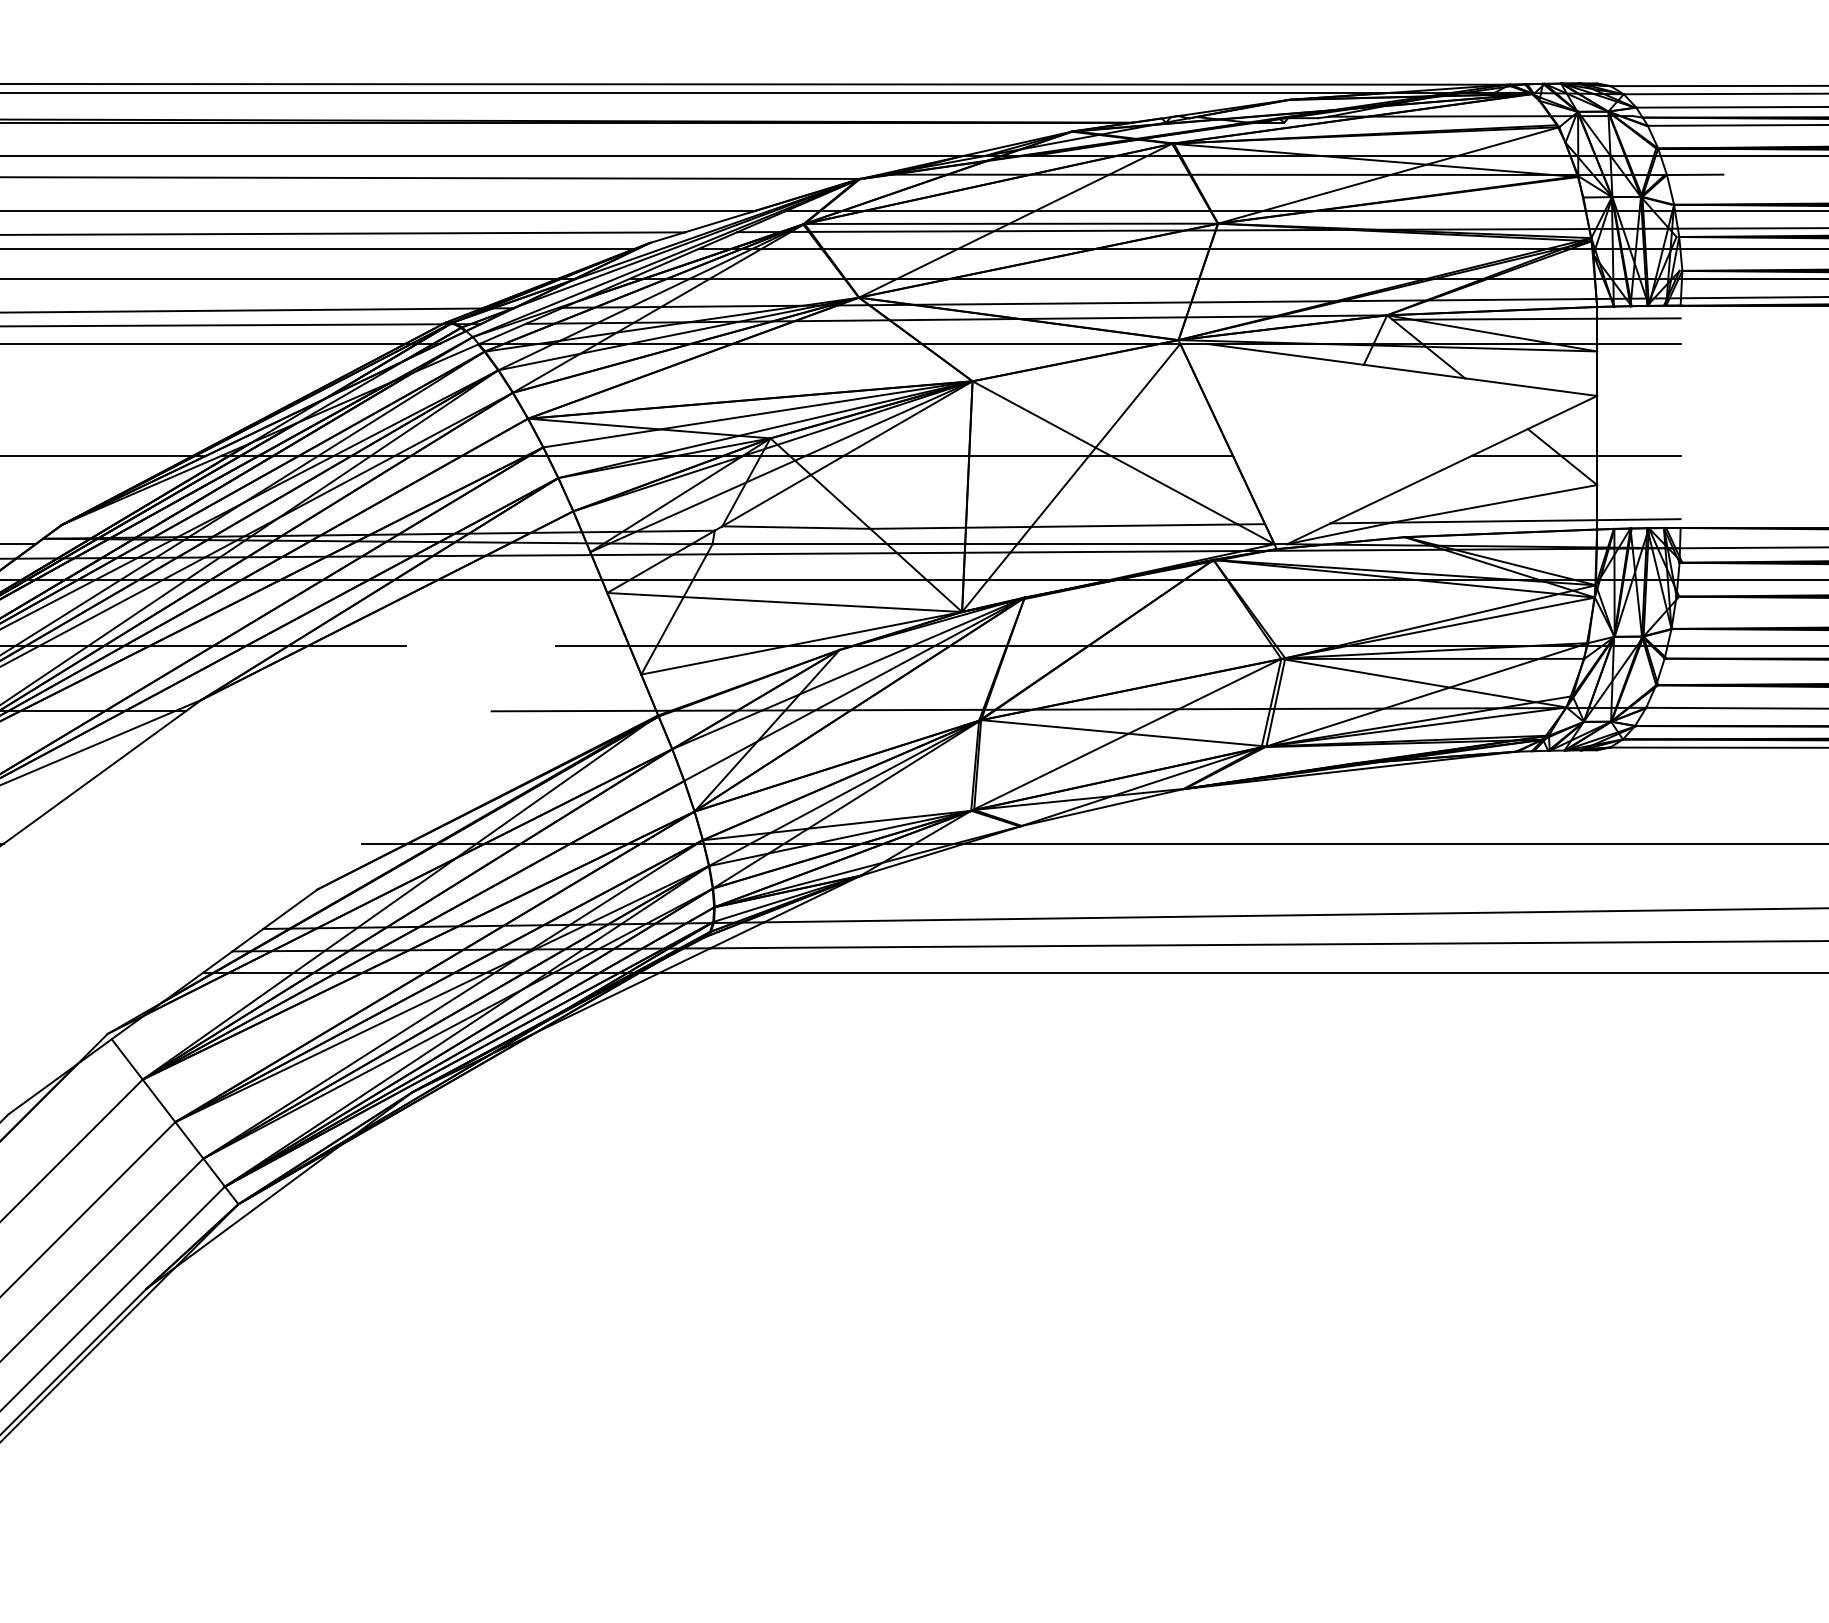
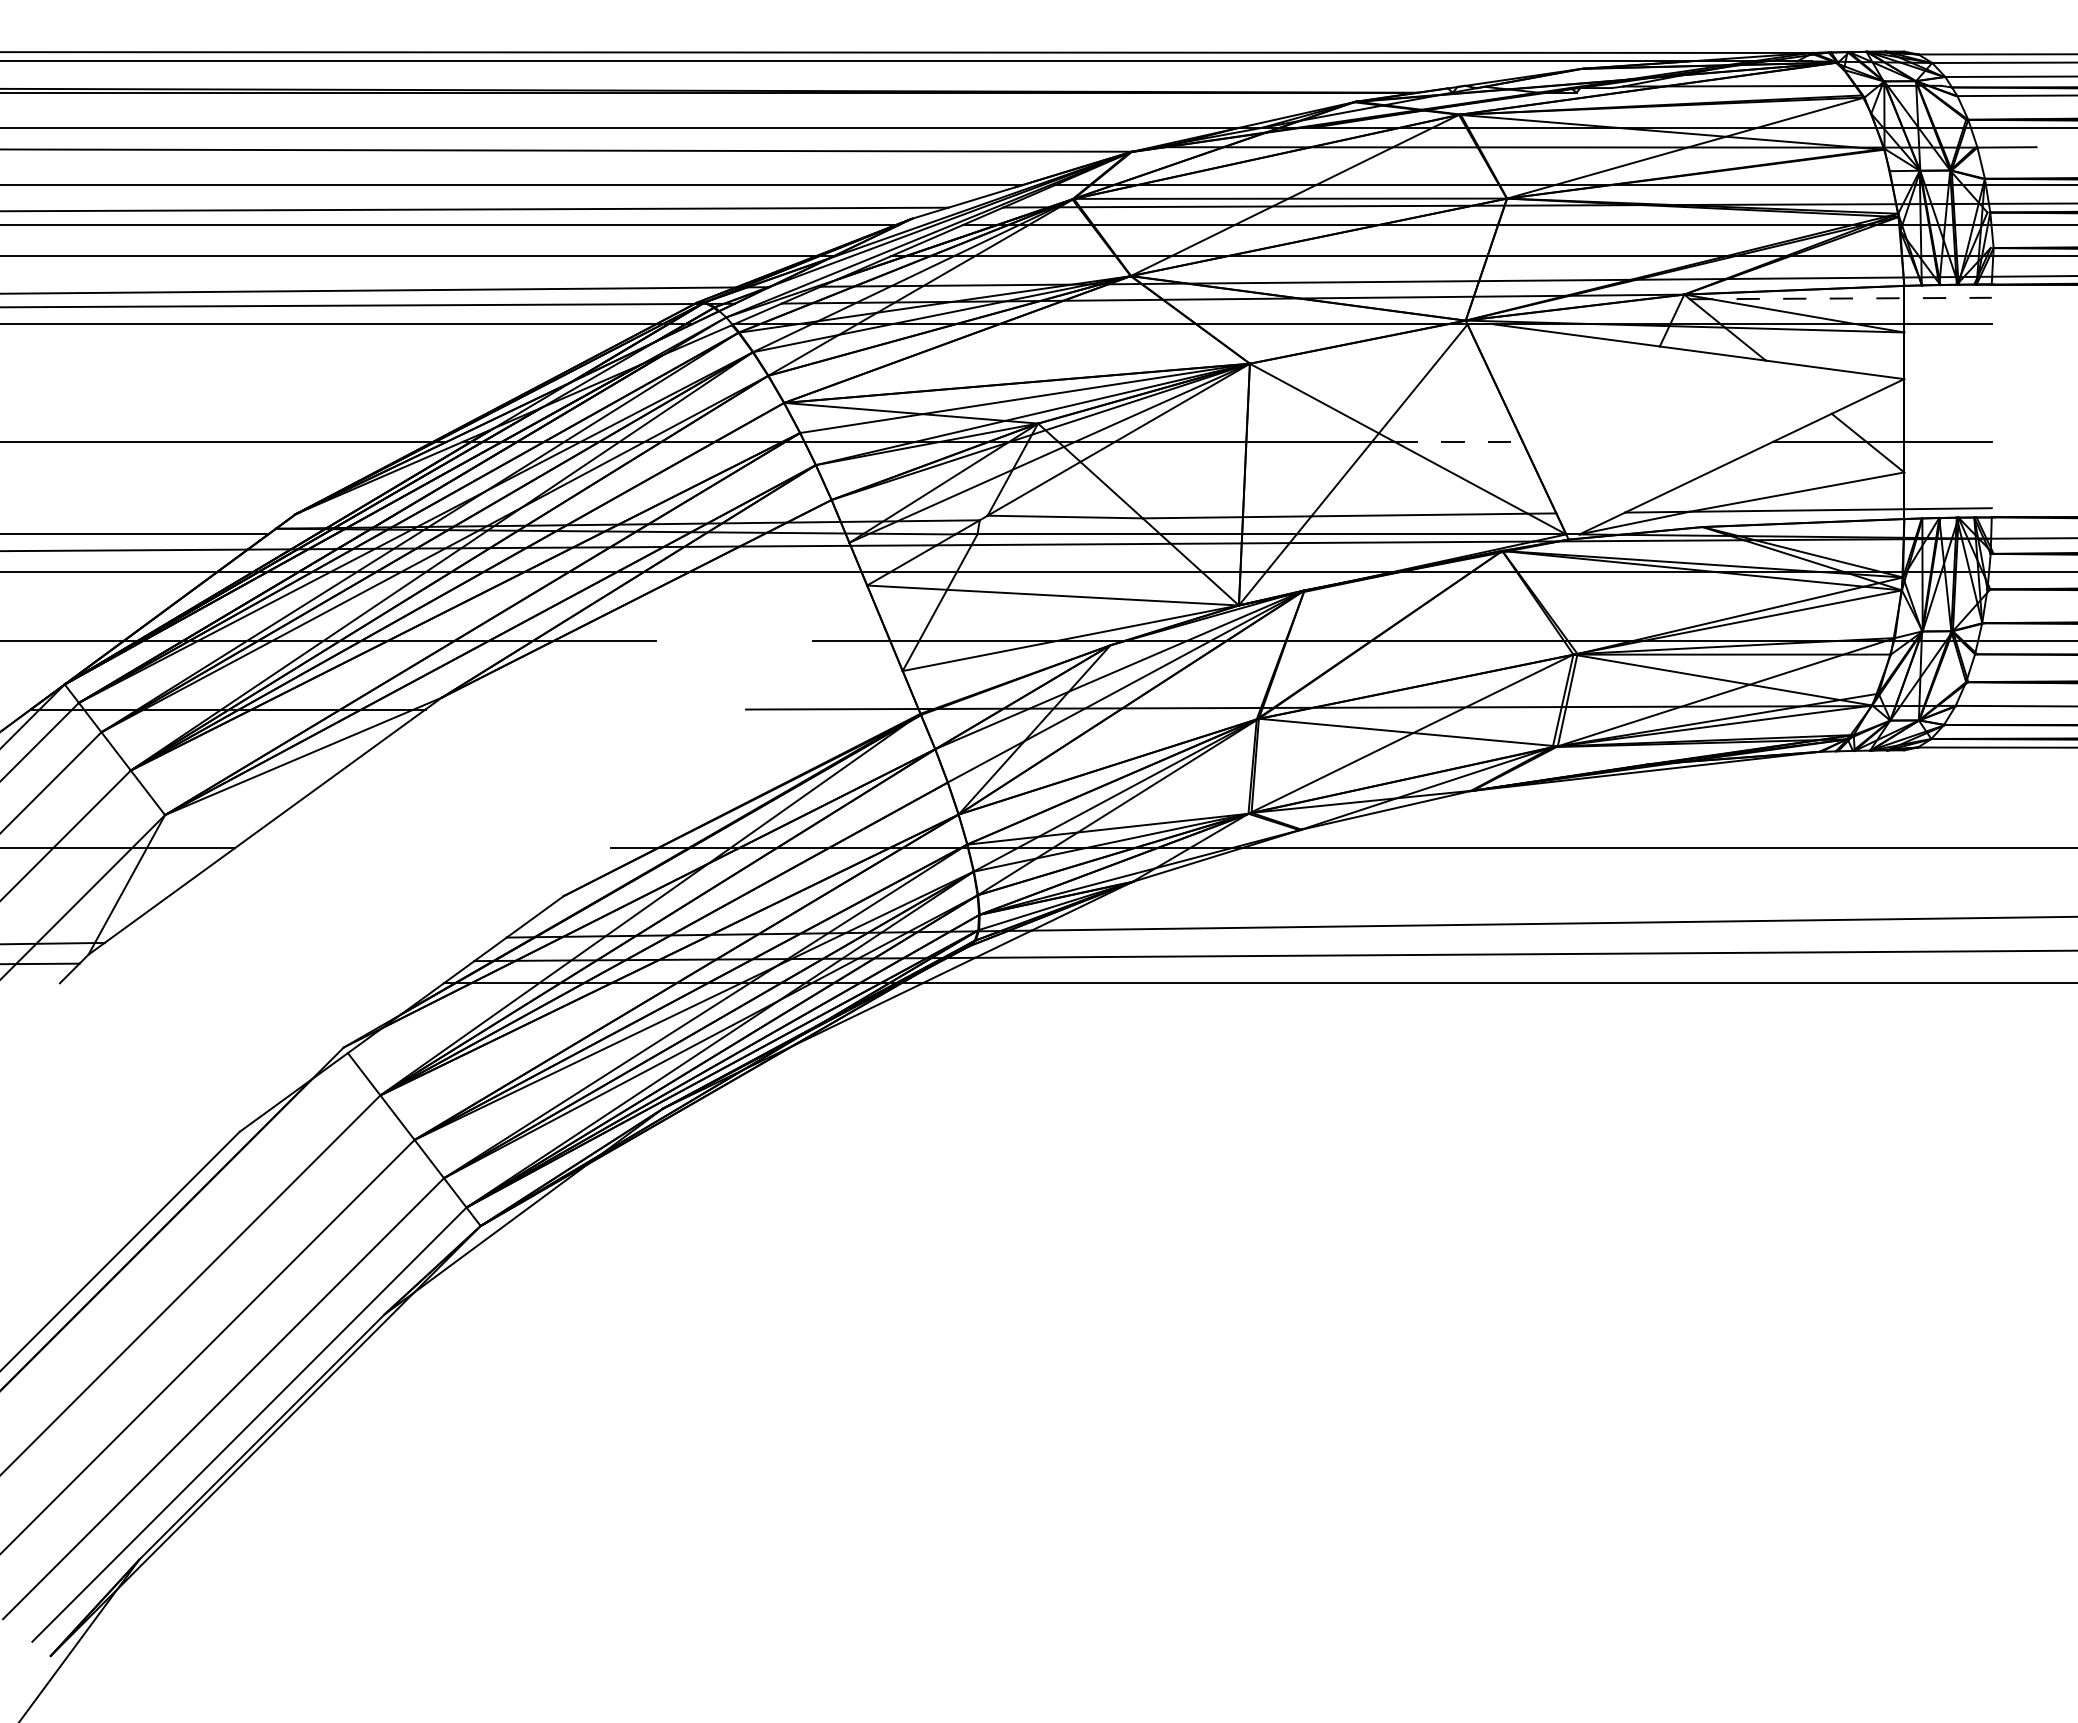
line: (1536, 319) -> (1840, 298), solid -> dashed
line: (1172, 455) -> (1459, 441), solid -> dashed

